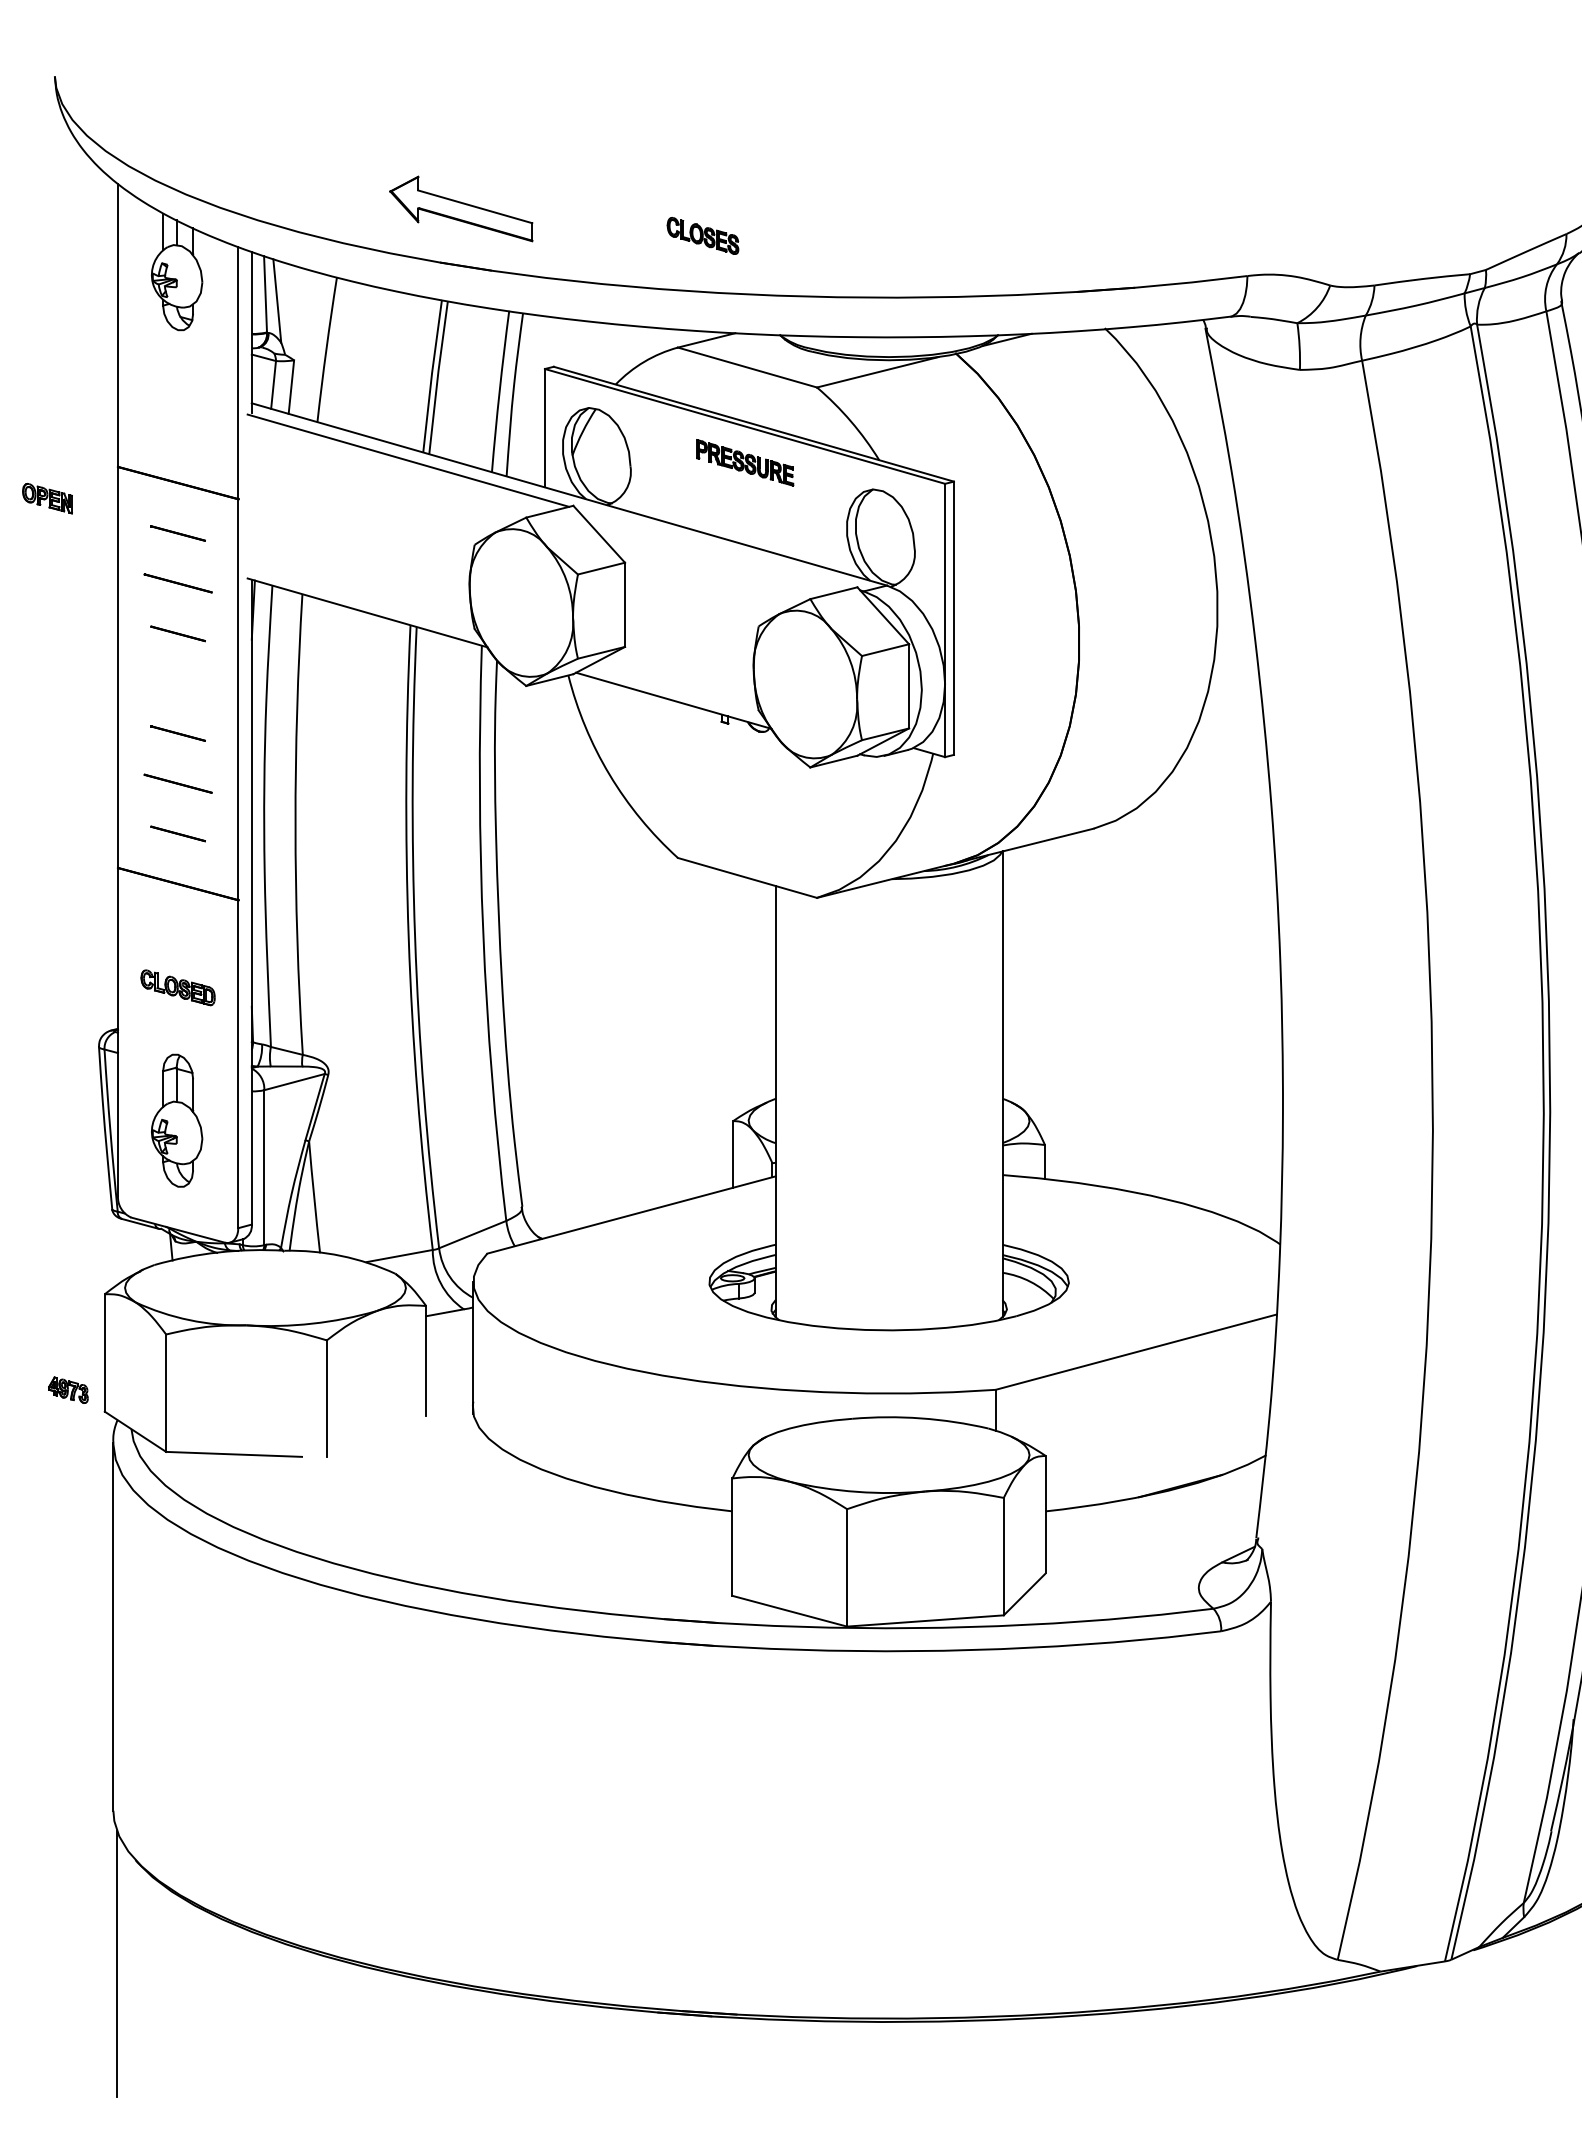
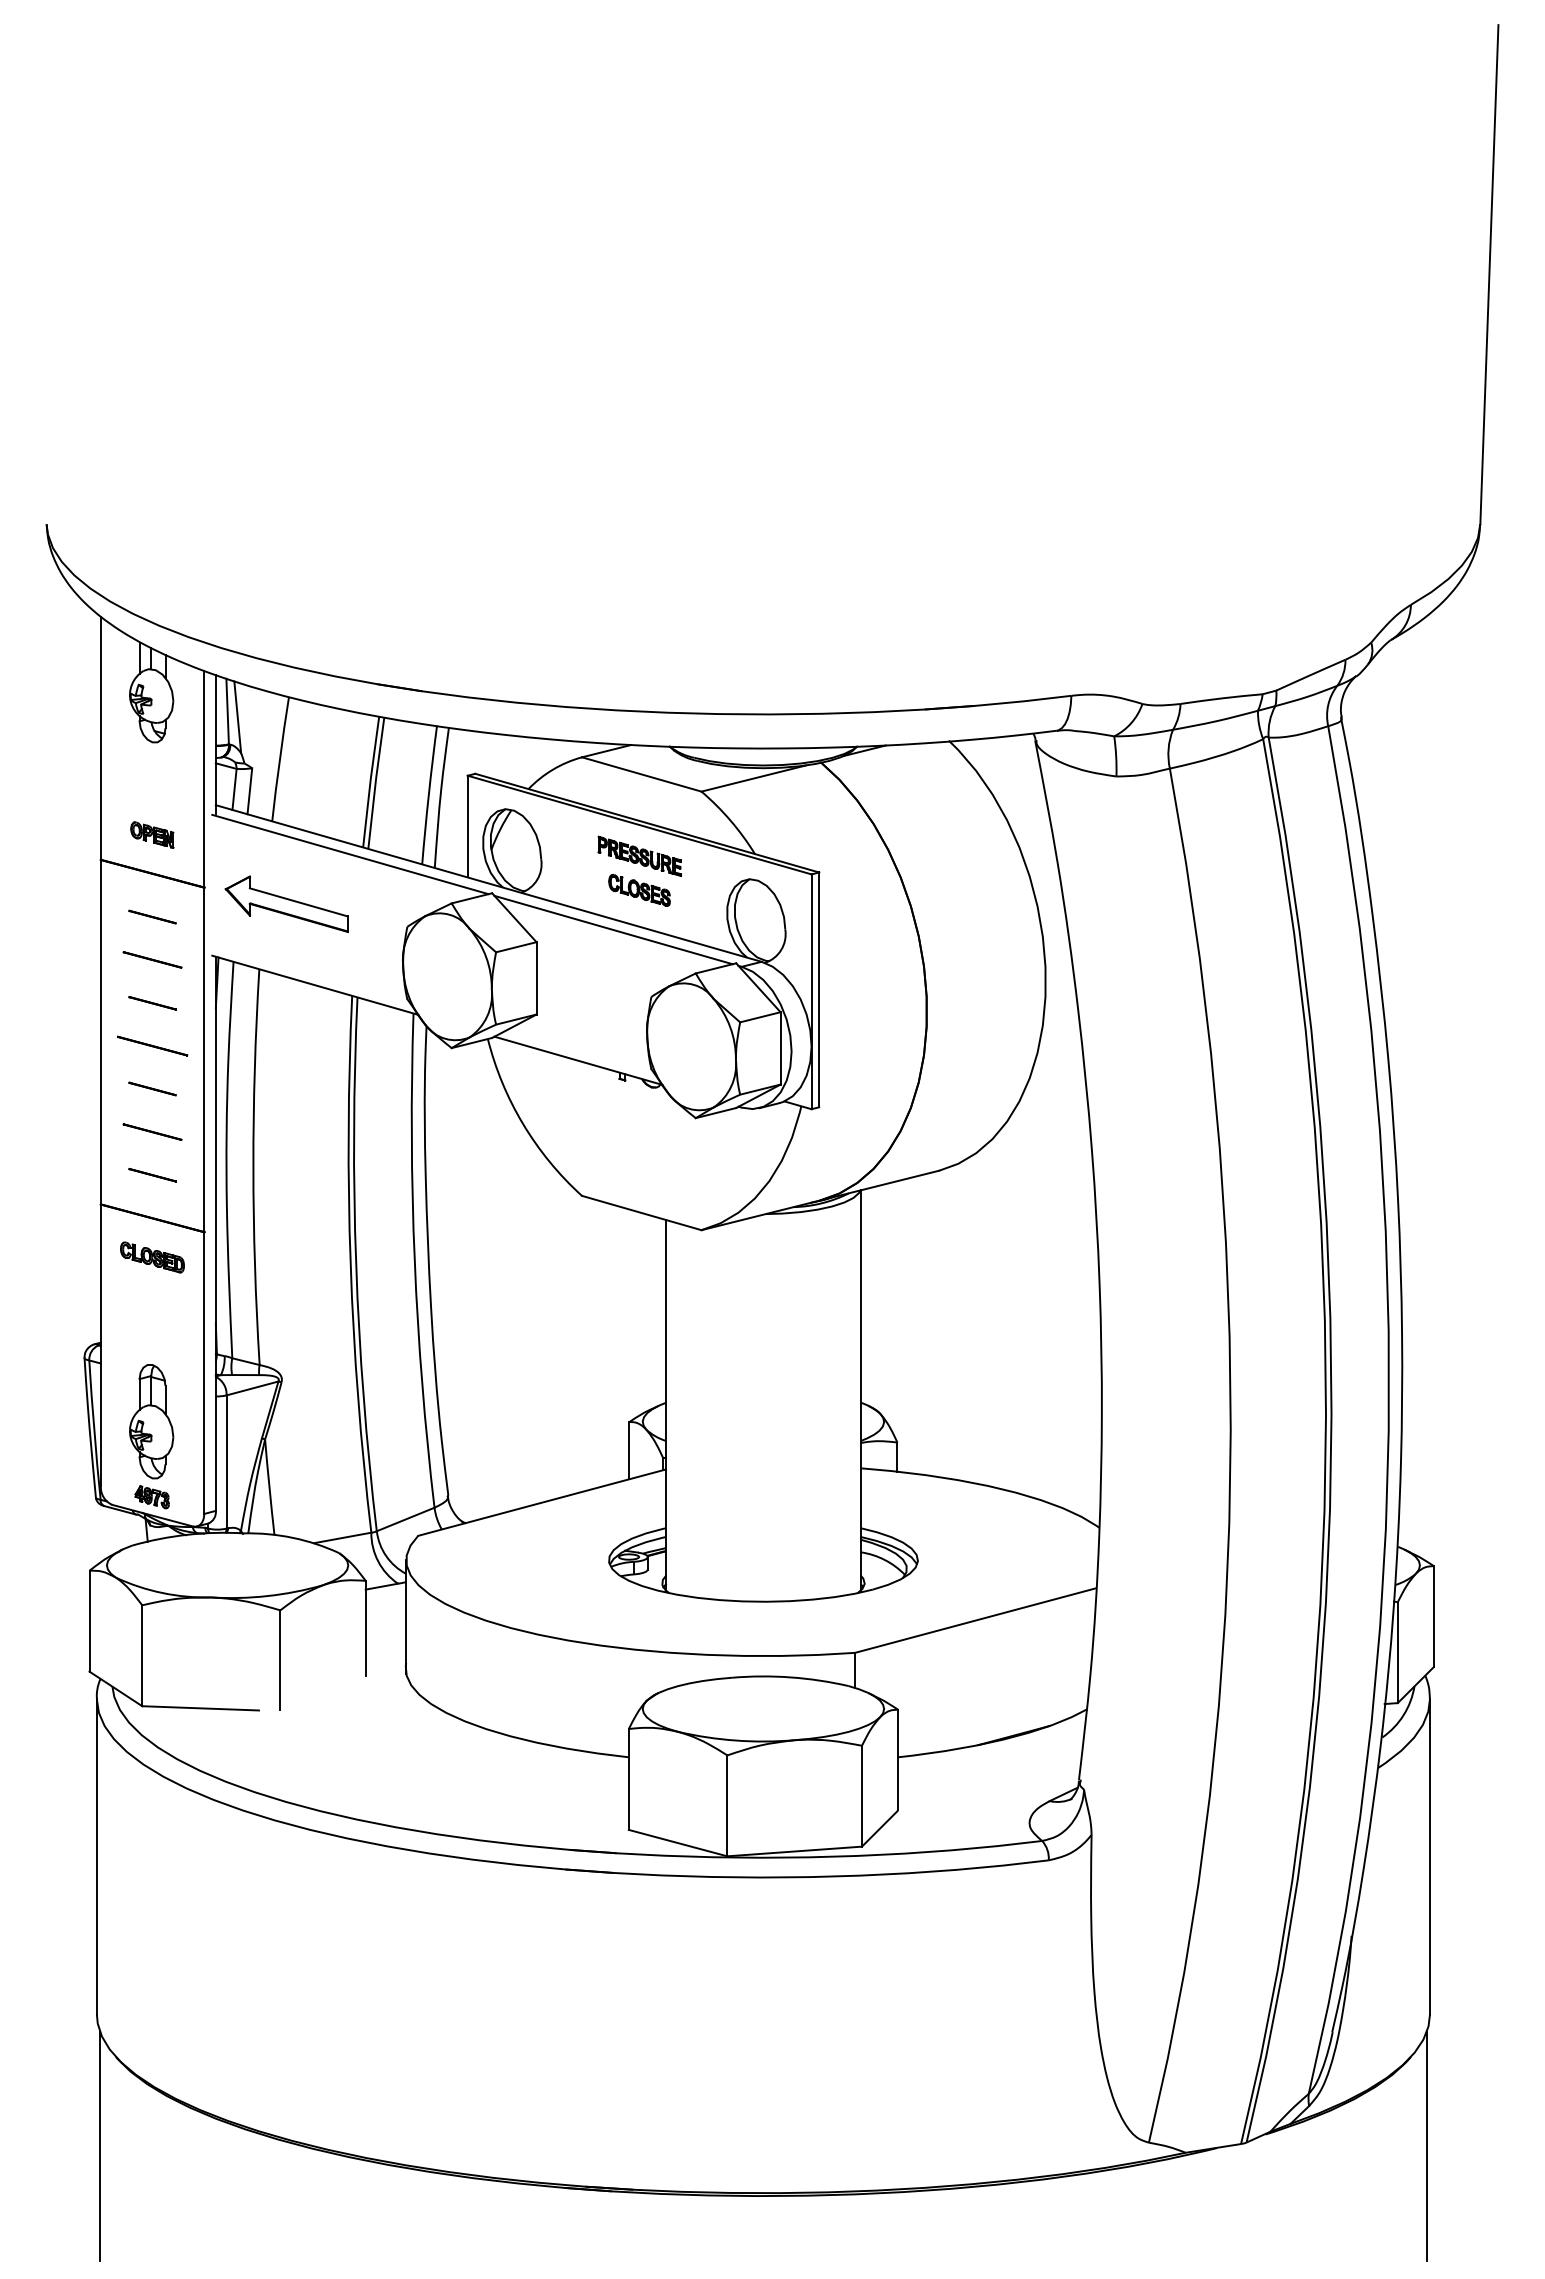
part: (460, 208) -> (286, 903), moved
part: (702, 236) -> (639, 890), moved
part: (47, 497) -> (152, 834), moved
line: (714, 547) -> (613, 929), added
line: (178, 682) -> (152, 1045), added
part: (178, 987) -> (152, 1257), moved
part: (67, 1390) -> (151, 1497), moved

